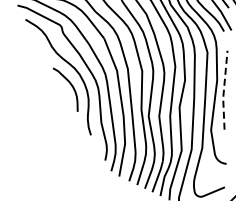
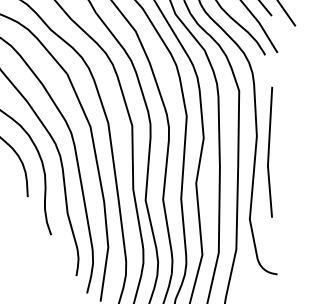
line: (223, 90) -> (267, 152), dashed -> solid

